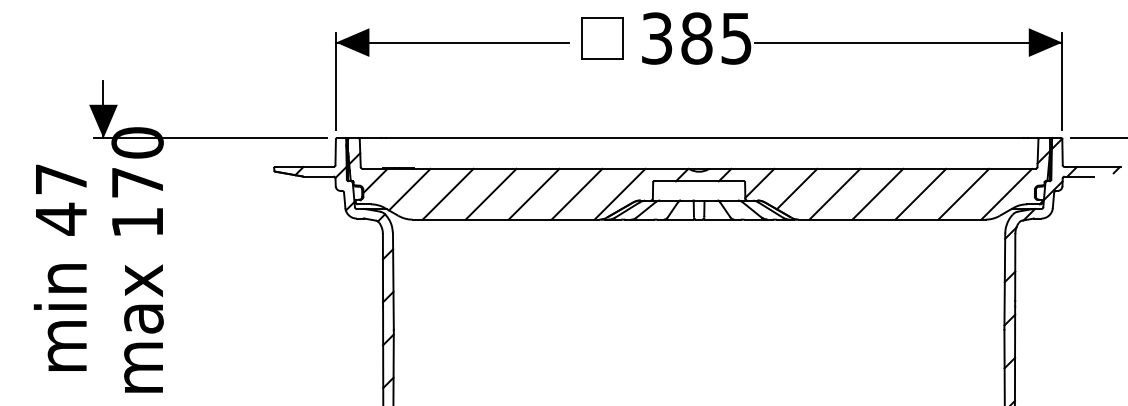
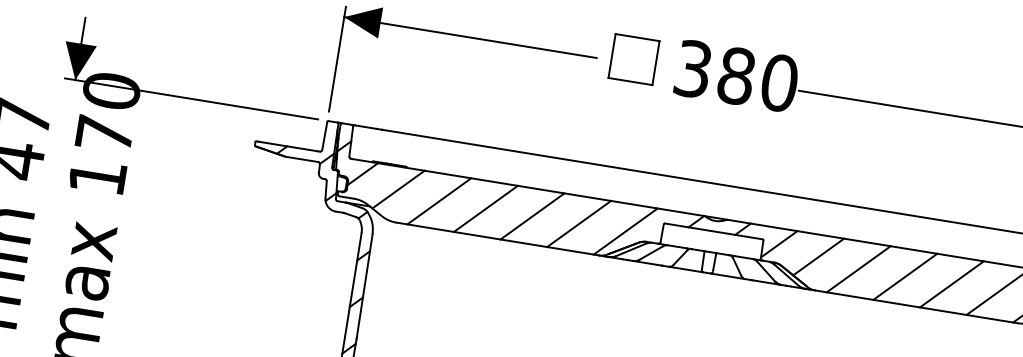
text: (736, 38) -> (779, 83), 385 -> 380

